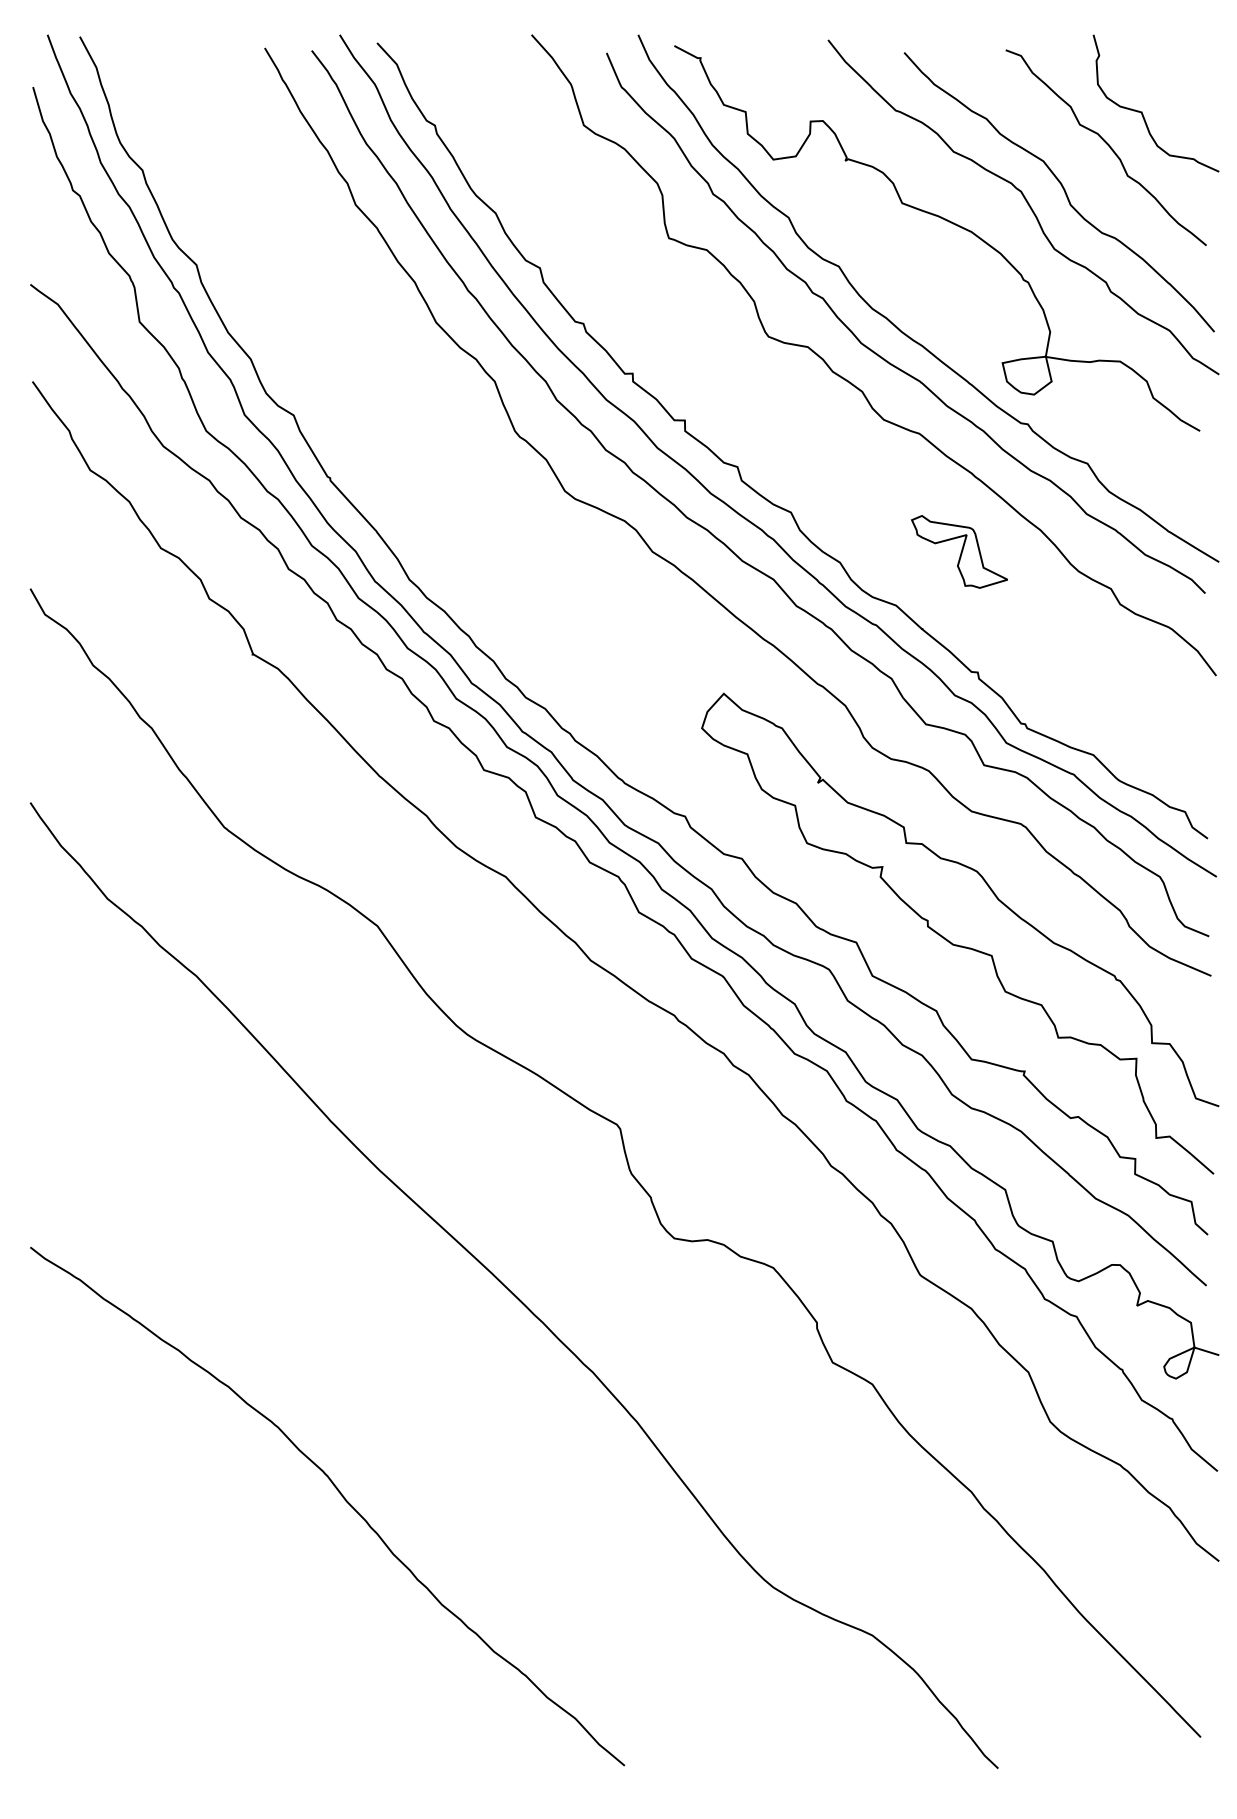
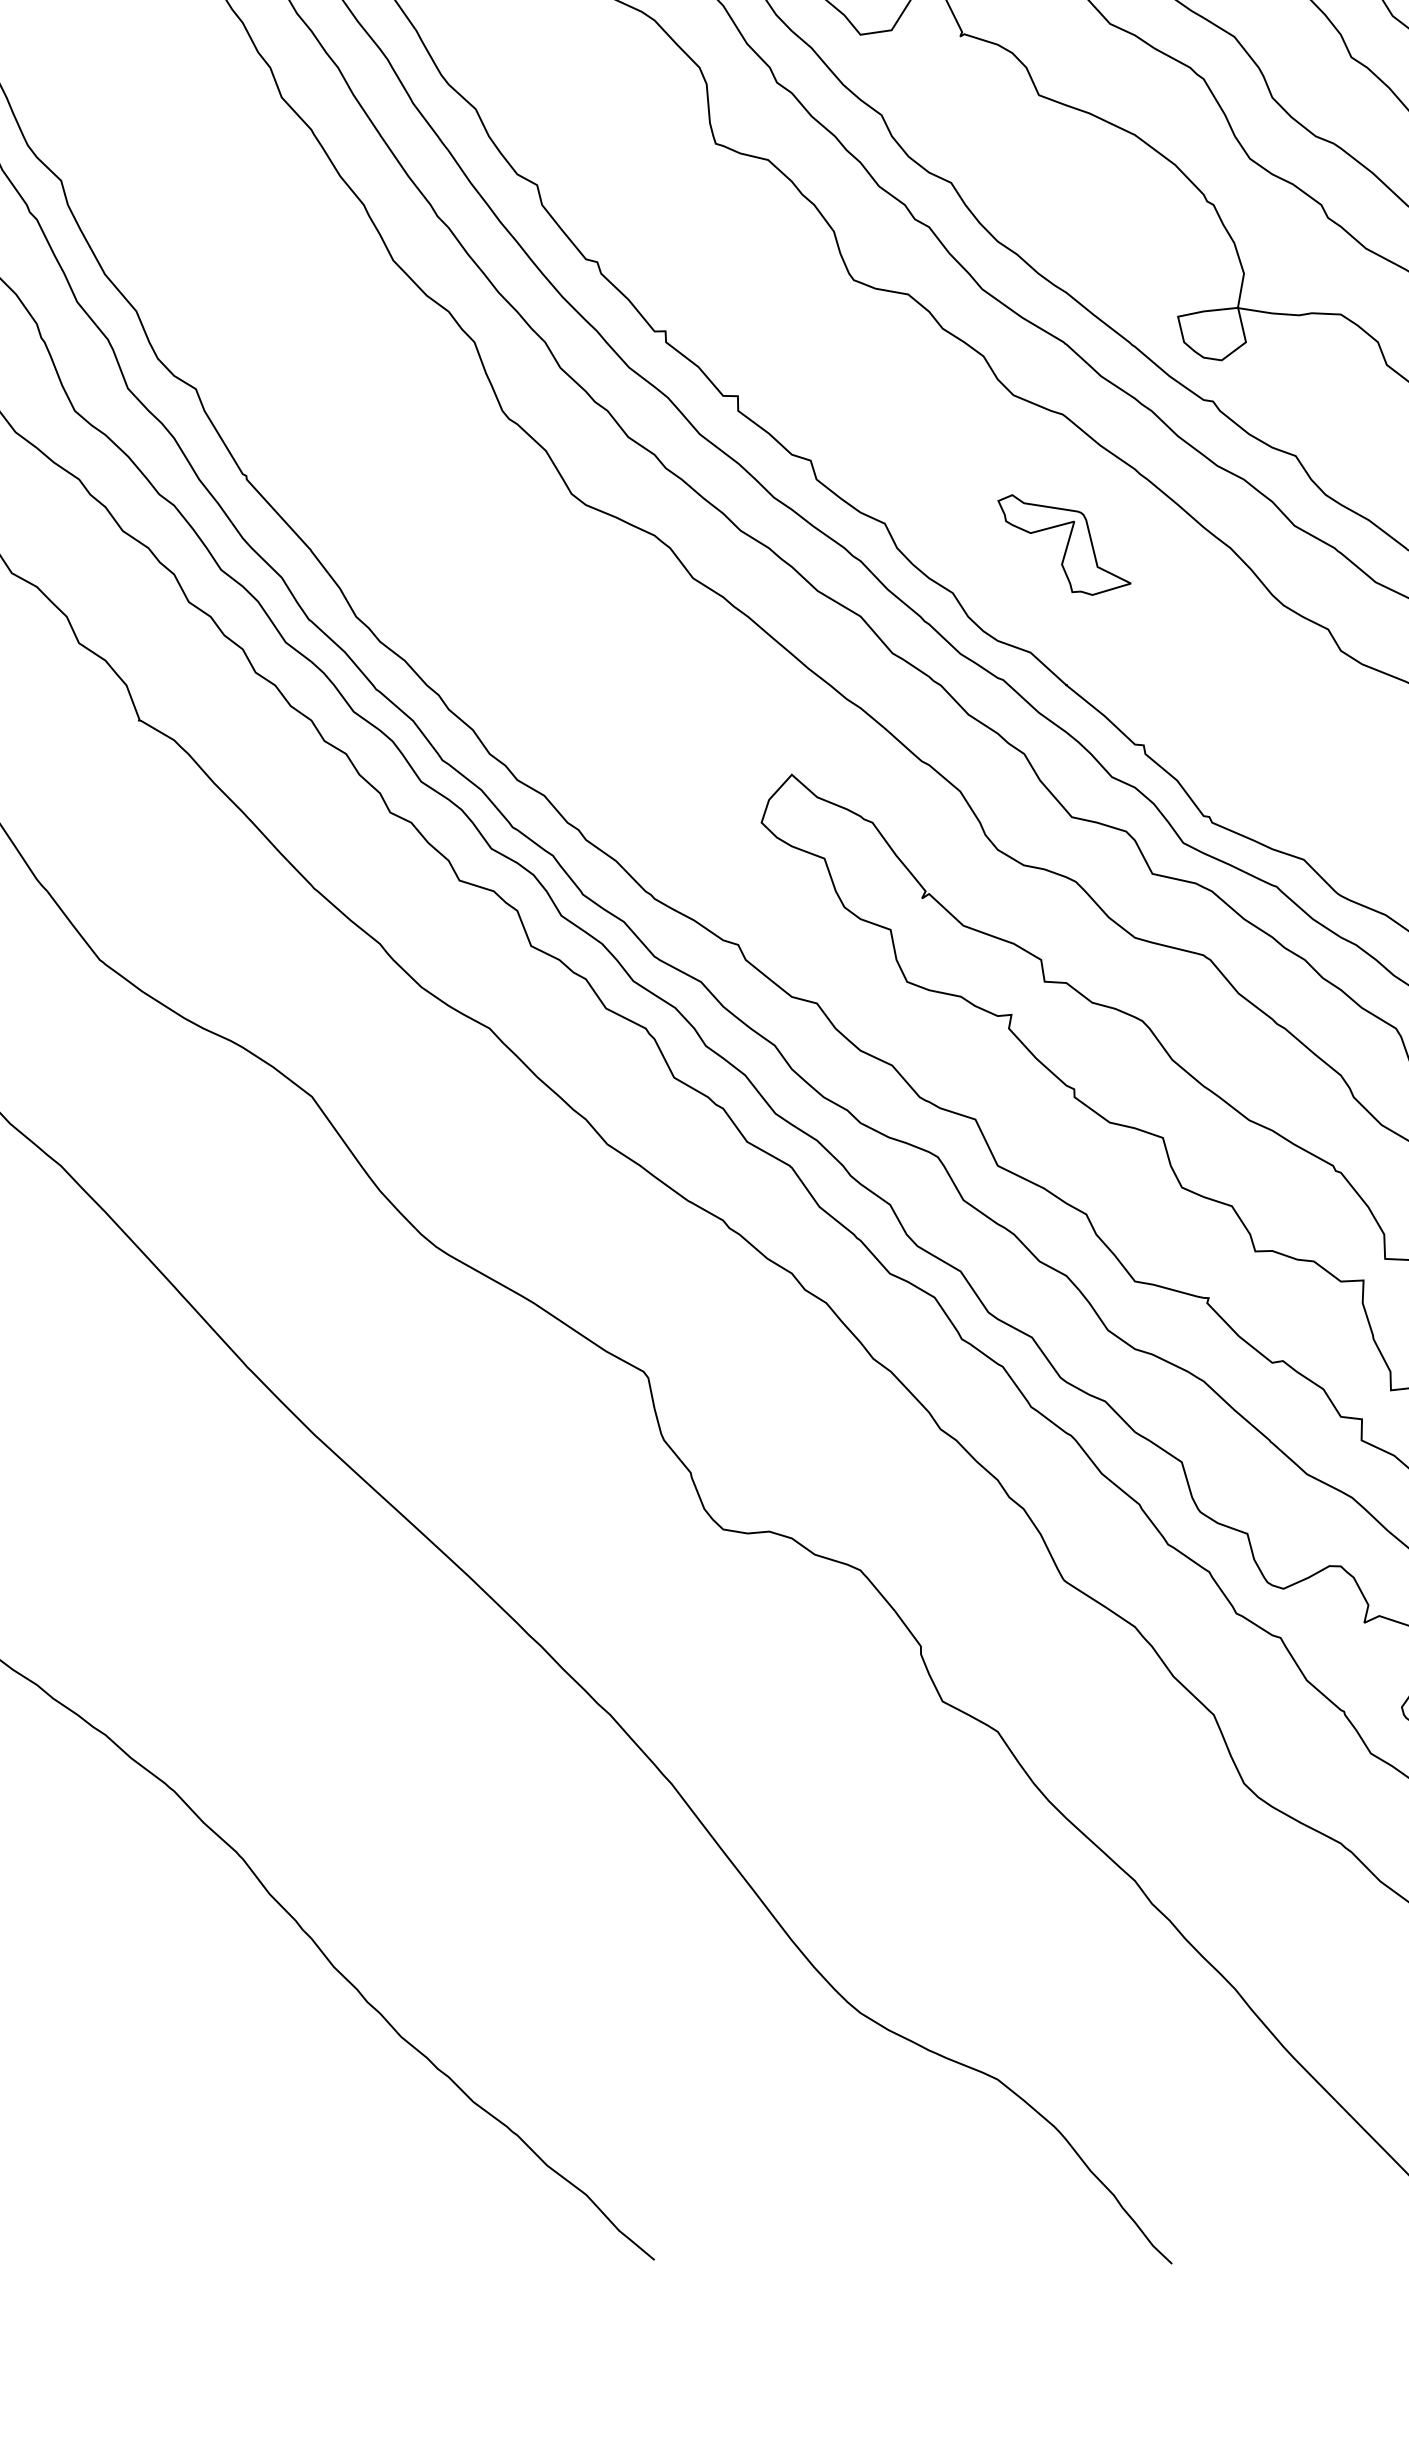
part: (959, 551) -> (1064, 544), moved

